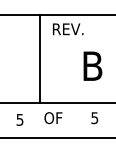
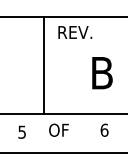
text: (94, 118) -> (104, 130), 5 -> 6

